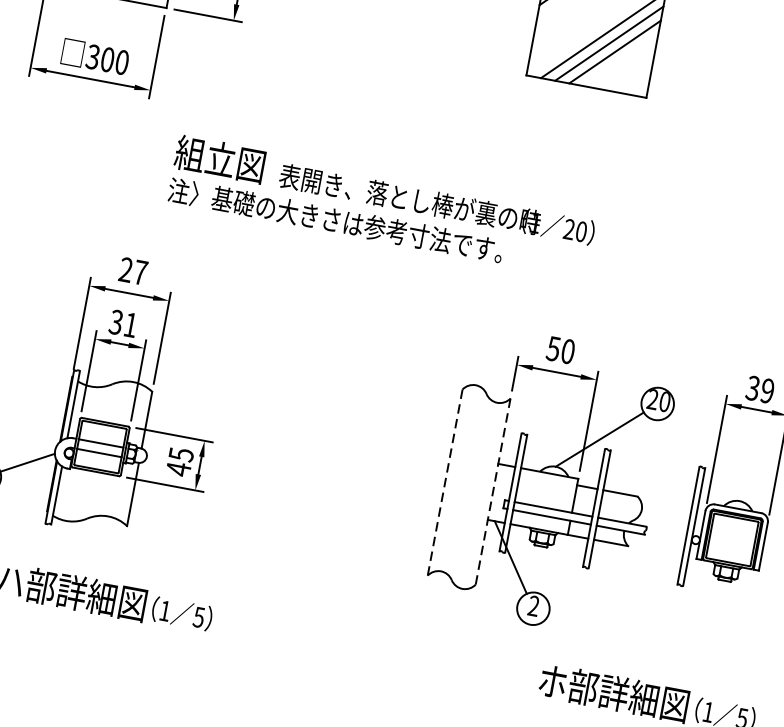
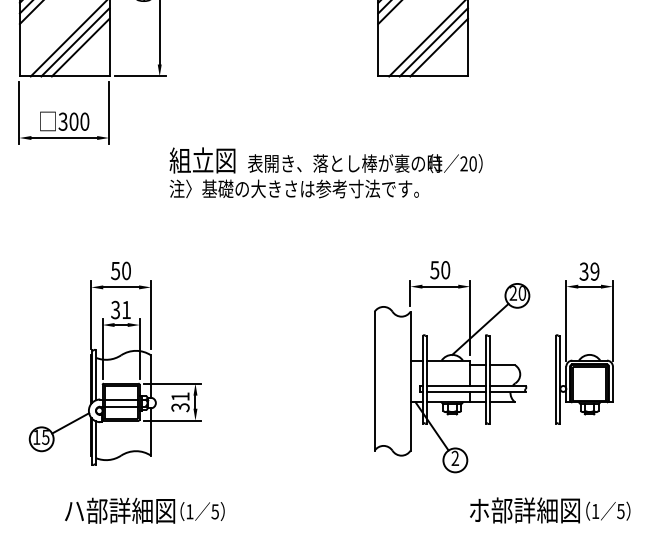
text: (381, 206) -> (325, 172), moved
text: (133, 270) -> (121, 270), 27 -> 50
text: (179, 462) -> (180, 402), 45 -> 31
line: (444, 482) -> (374, 381), dashed -> solid
line: (493, 491) -> (410, 381), dashed -> solid

